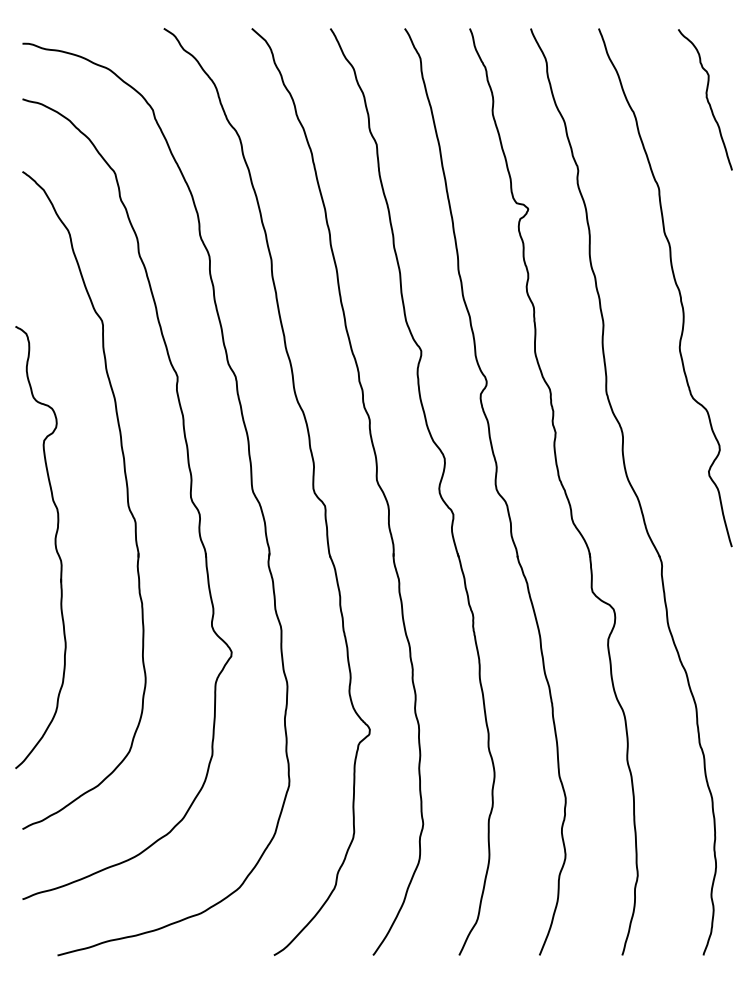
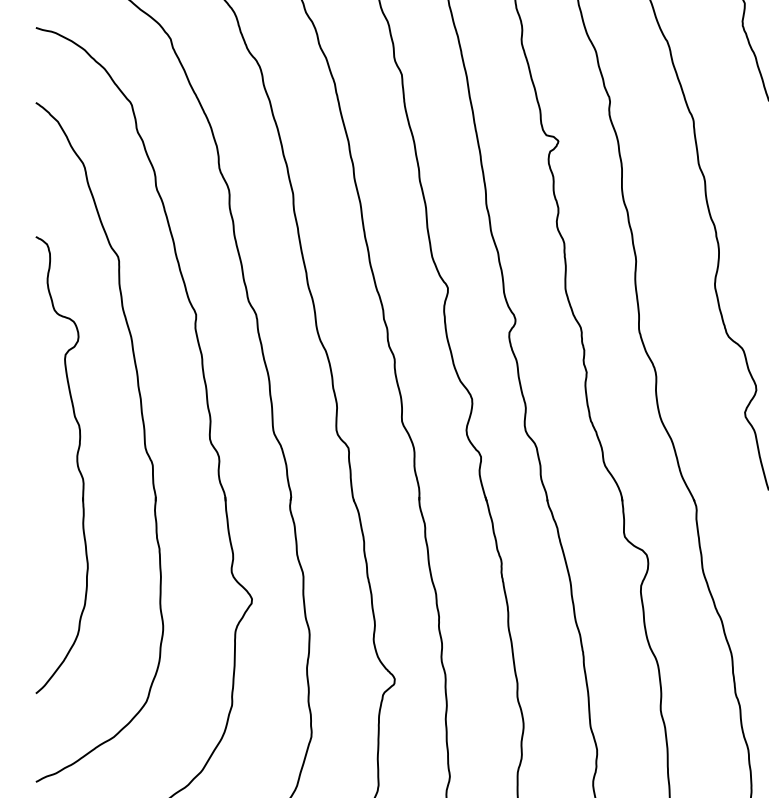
part: (54, 545) -> (76, 463), moved

